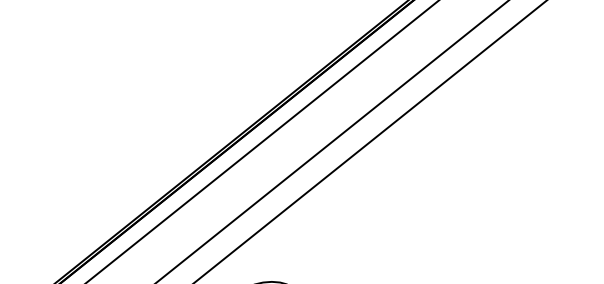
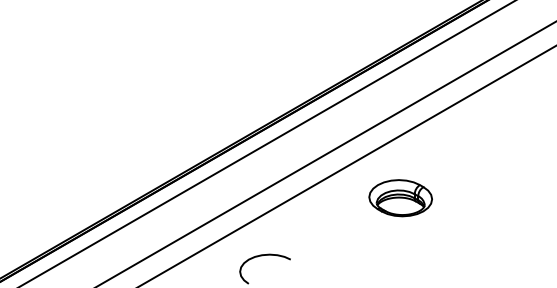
part: (400, 197) -> (400, 198), added

